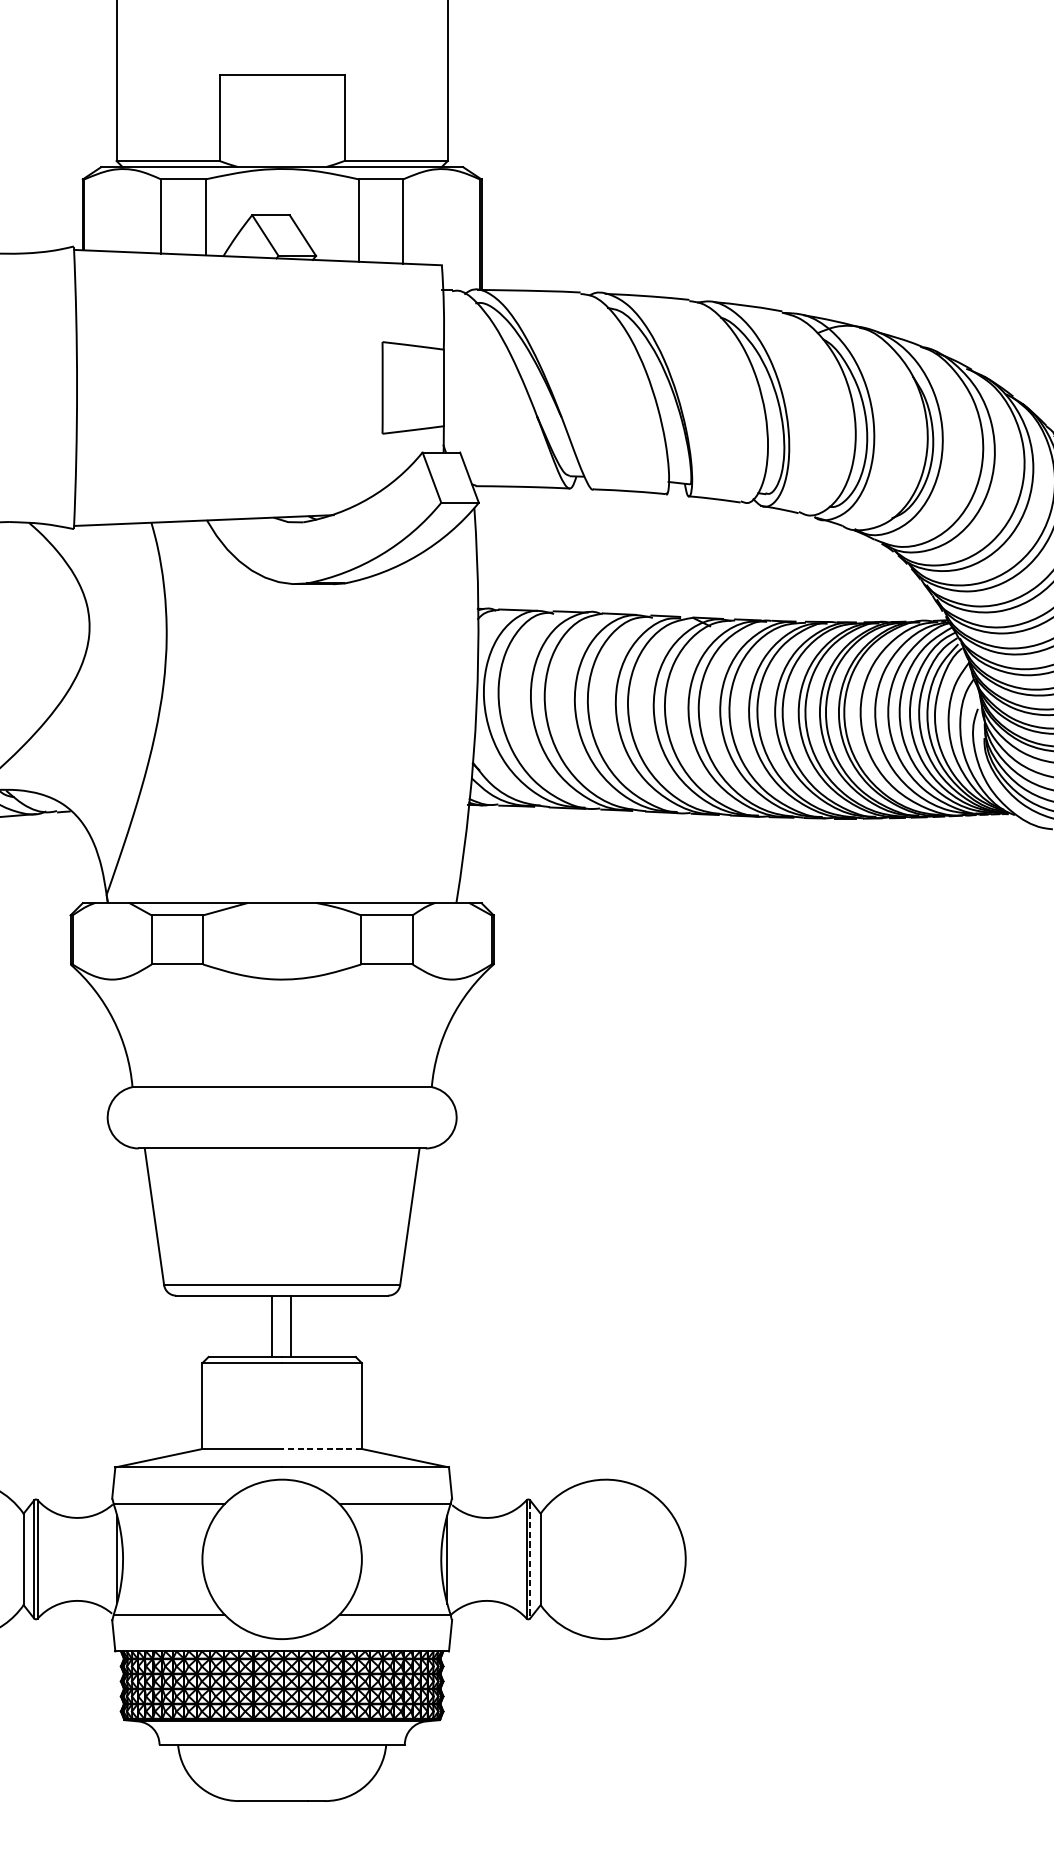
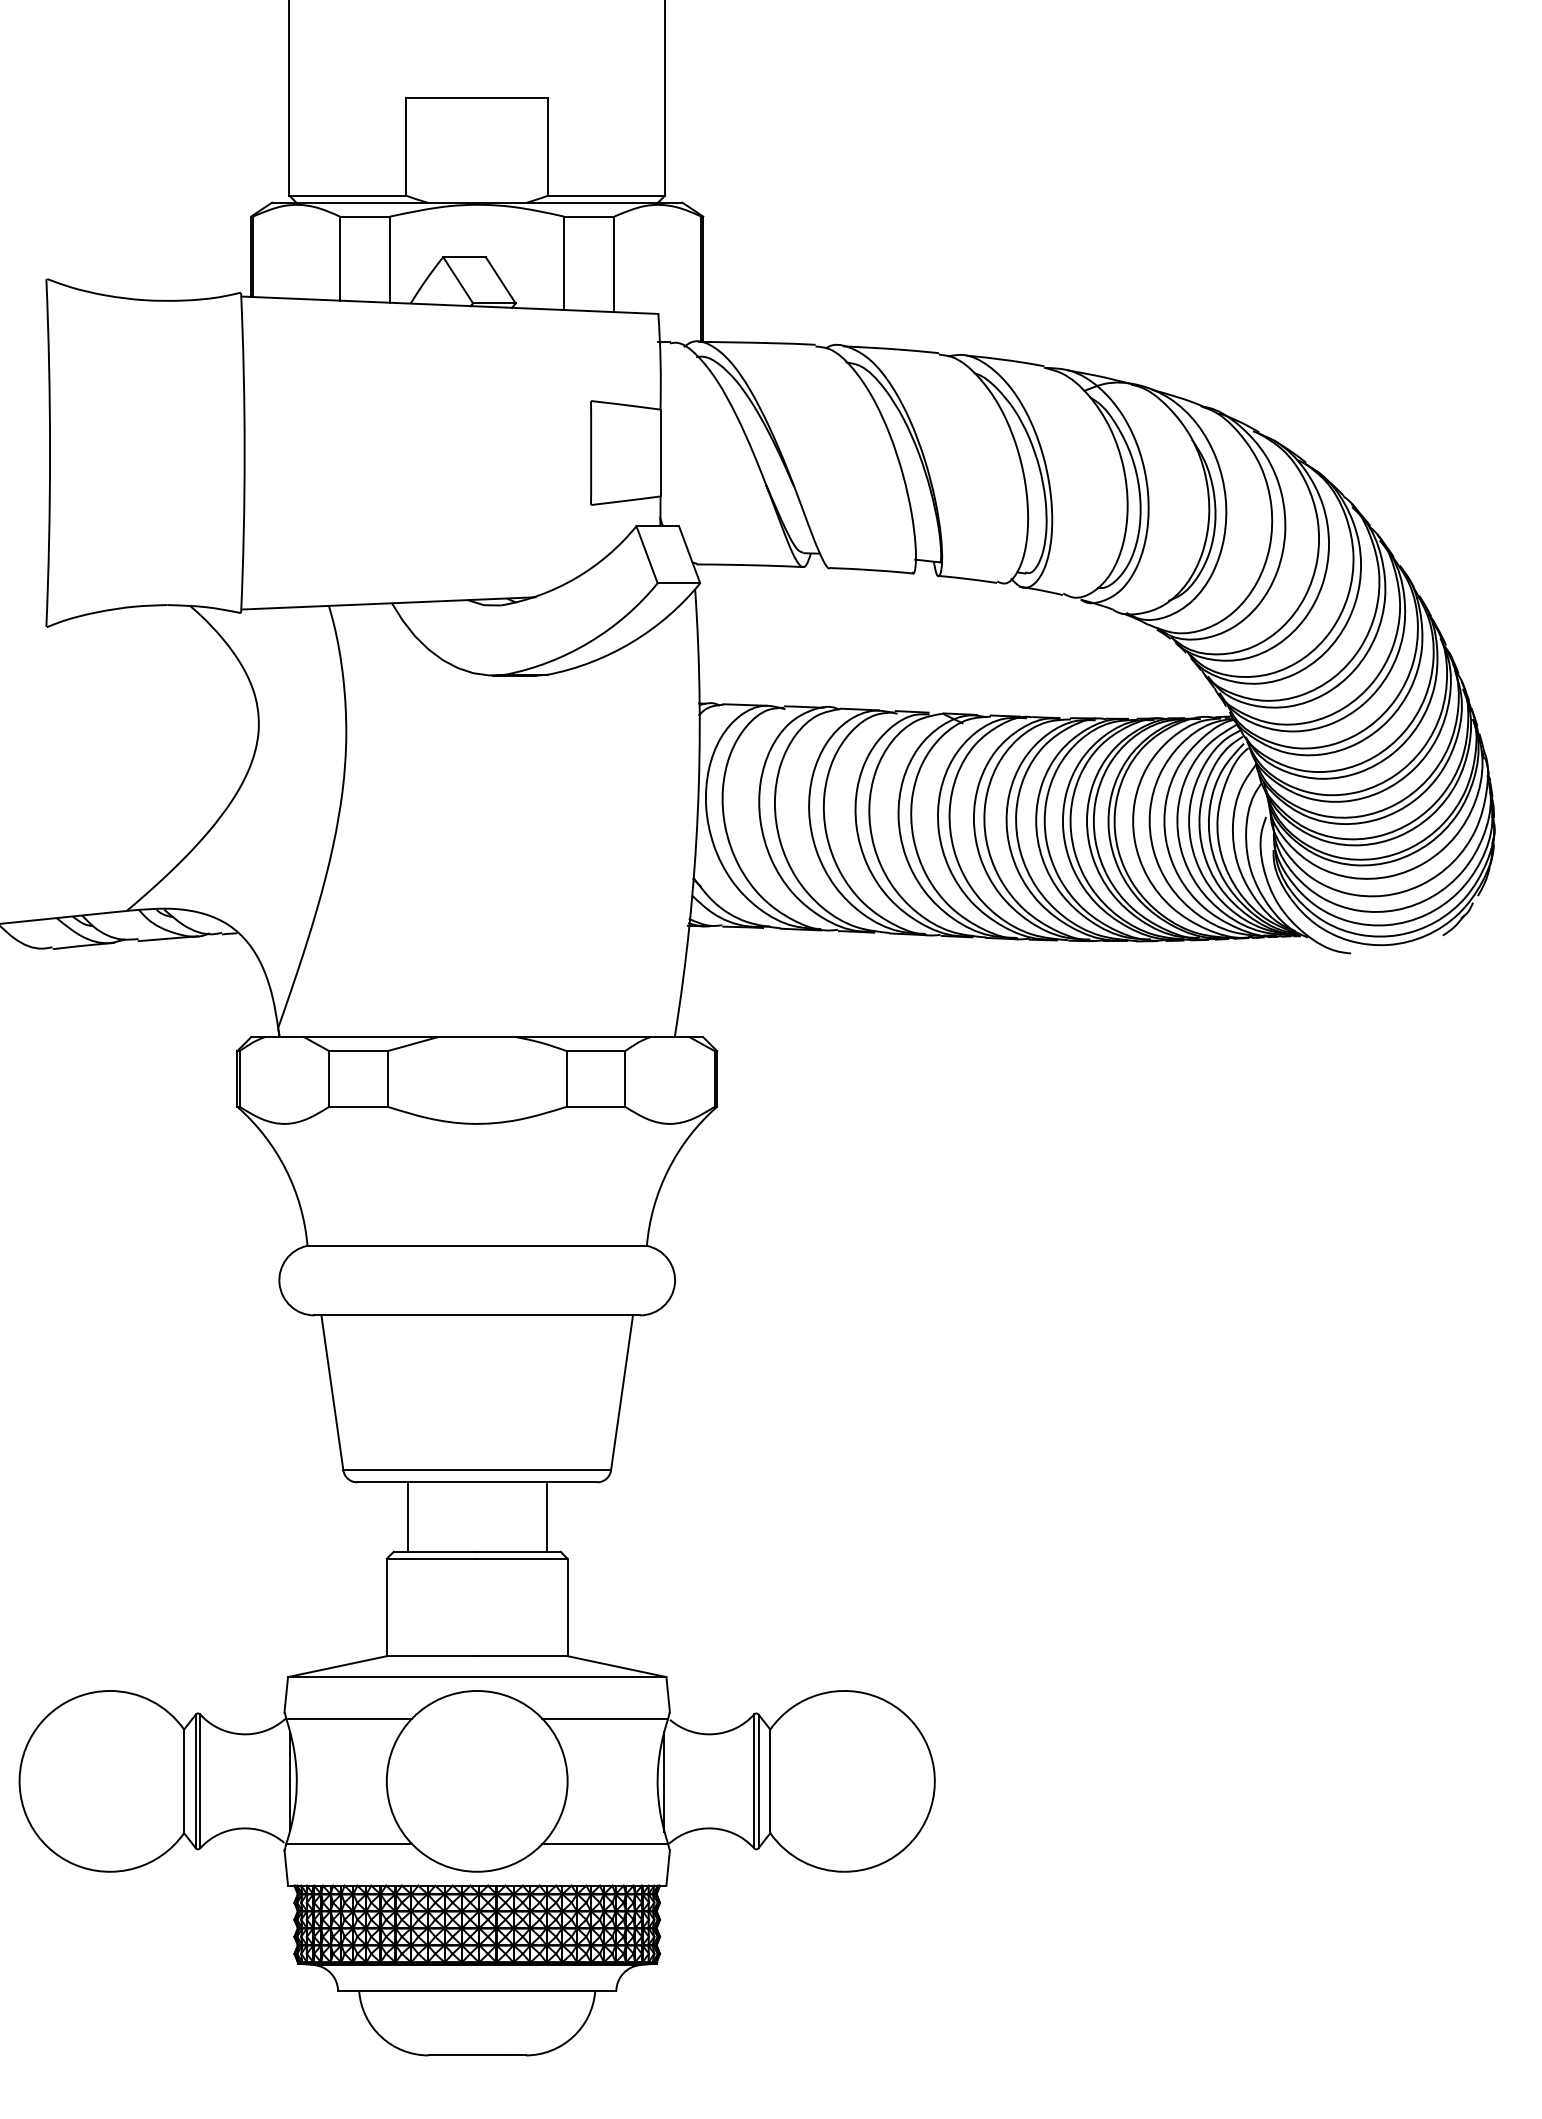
line: (271, 1325) -> (407, 1516), moved
line: (290, 1325) -> (546, 1516), moved
line: (321, 1449) -> (521, 1656), dashed -> solid
line: (530, 1560) -> (758, 1782), dashed -> solid

